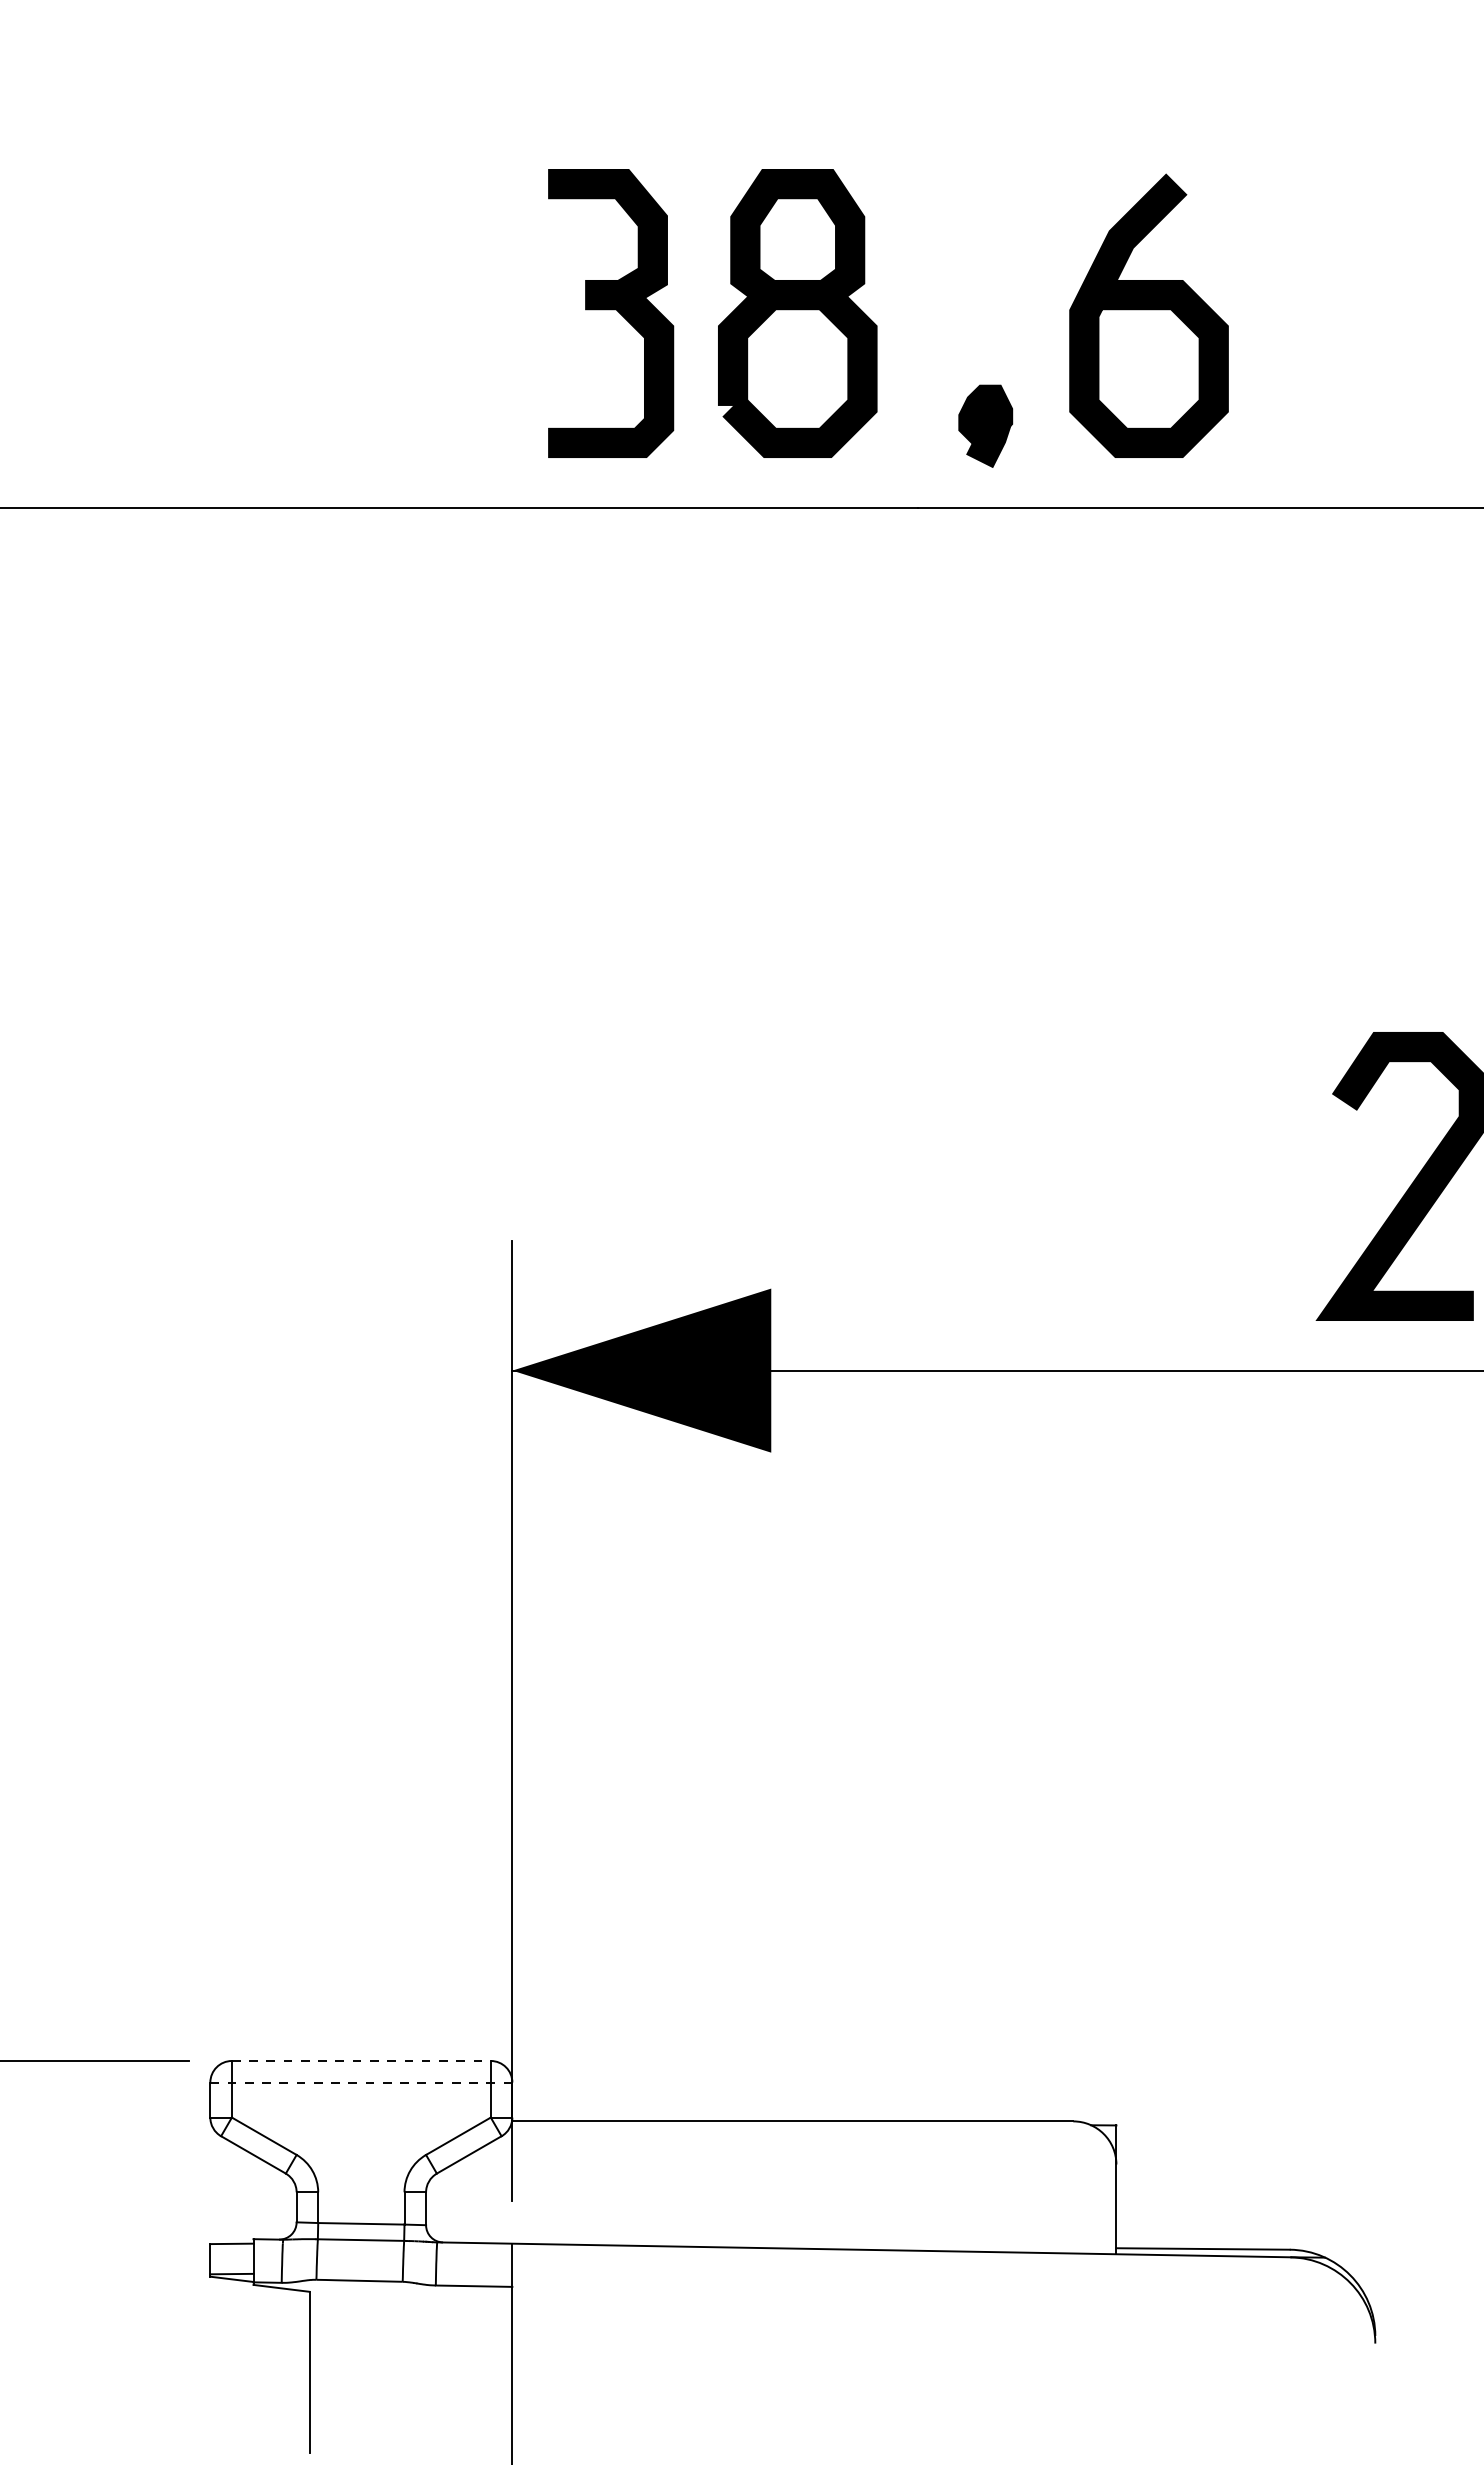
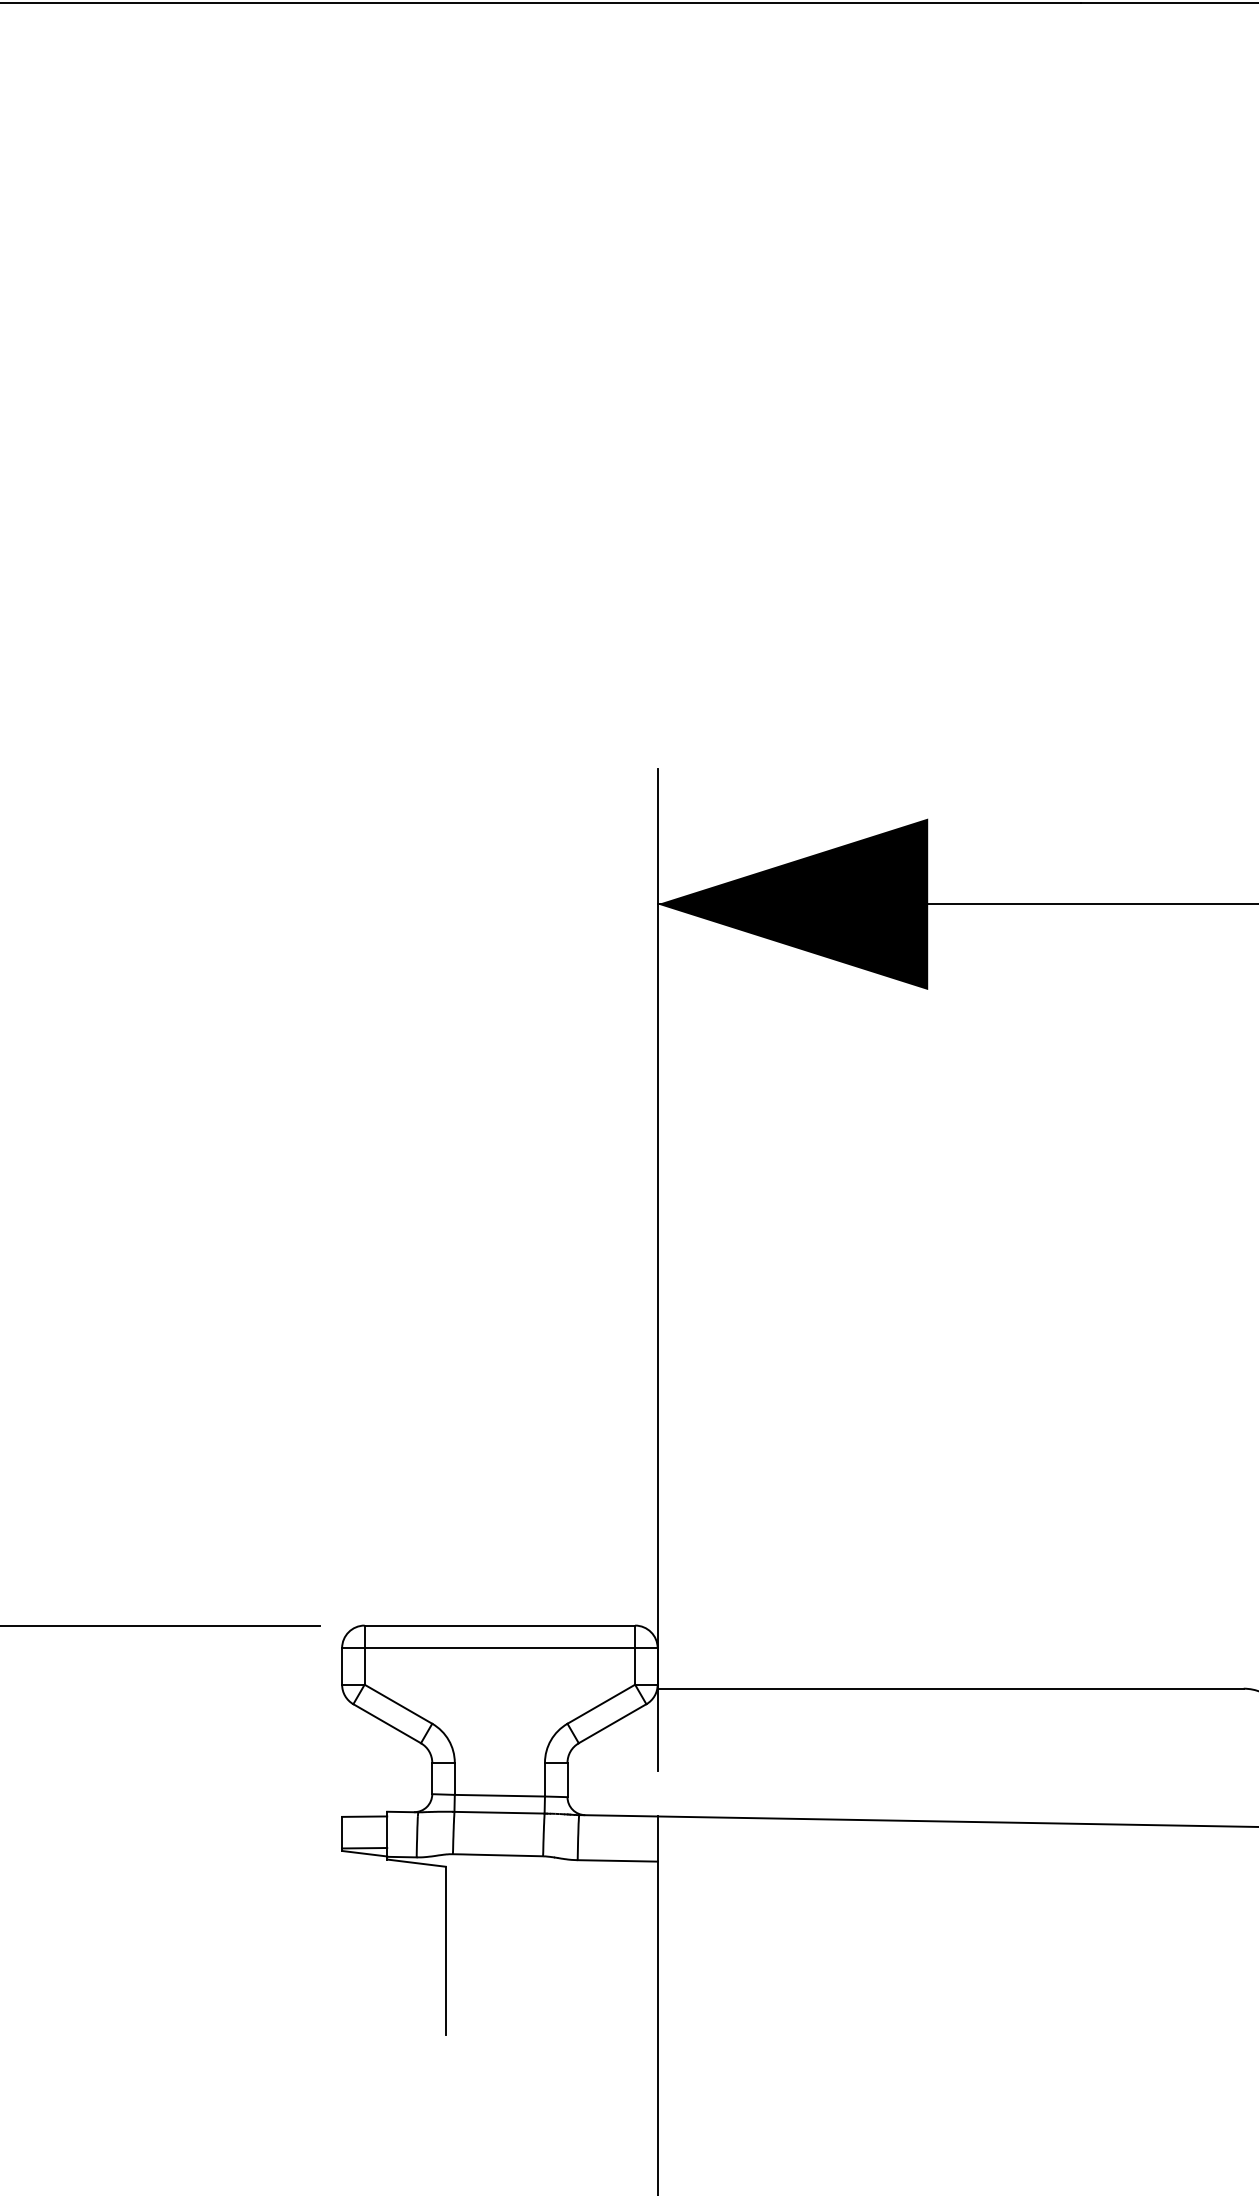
line: (361, 2060) -> (500, 1625), dashed -> solid
line: (360, 2082) -> (498, 1648), dashed -> solid

